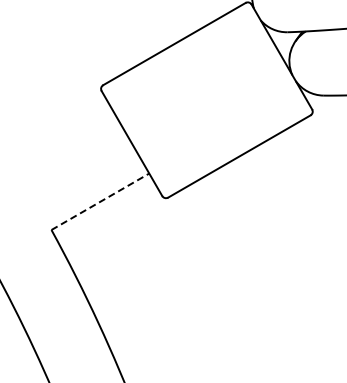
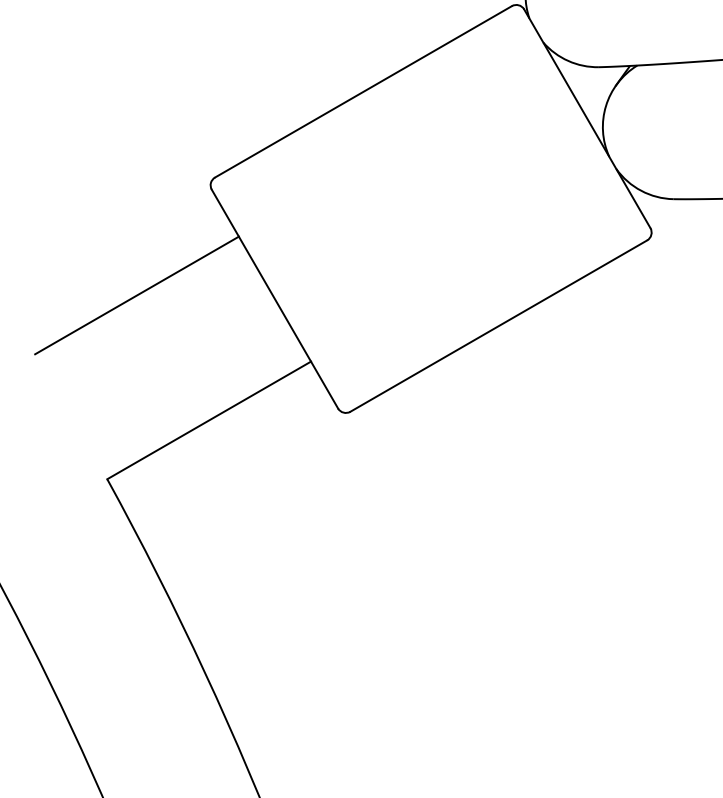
line: (65, 141) -> (136, 294), added
line: (100, 201) -> (209, 419), dashed -> solid

